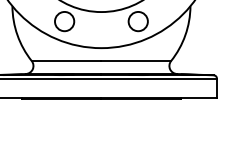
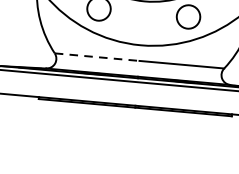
line: (66, 61) -> (96, 57), solid -> dashed

